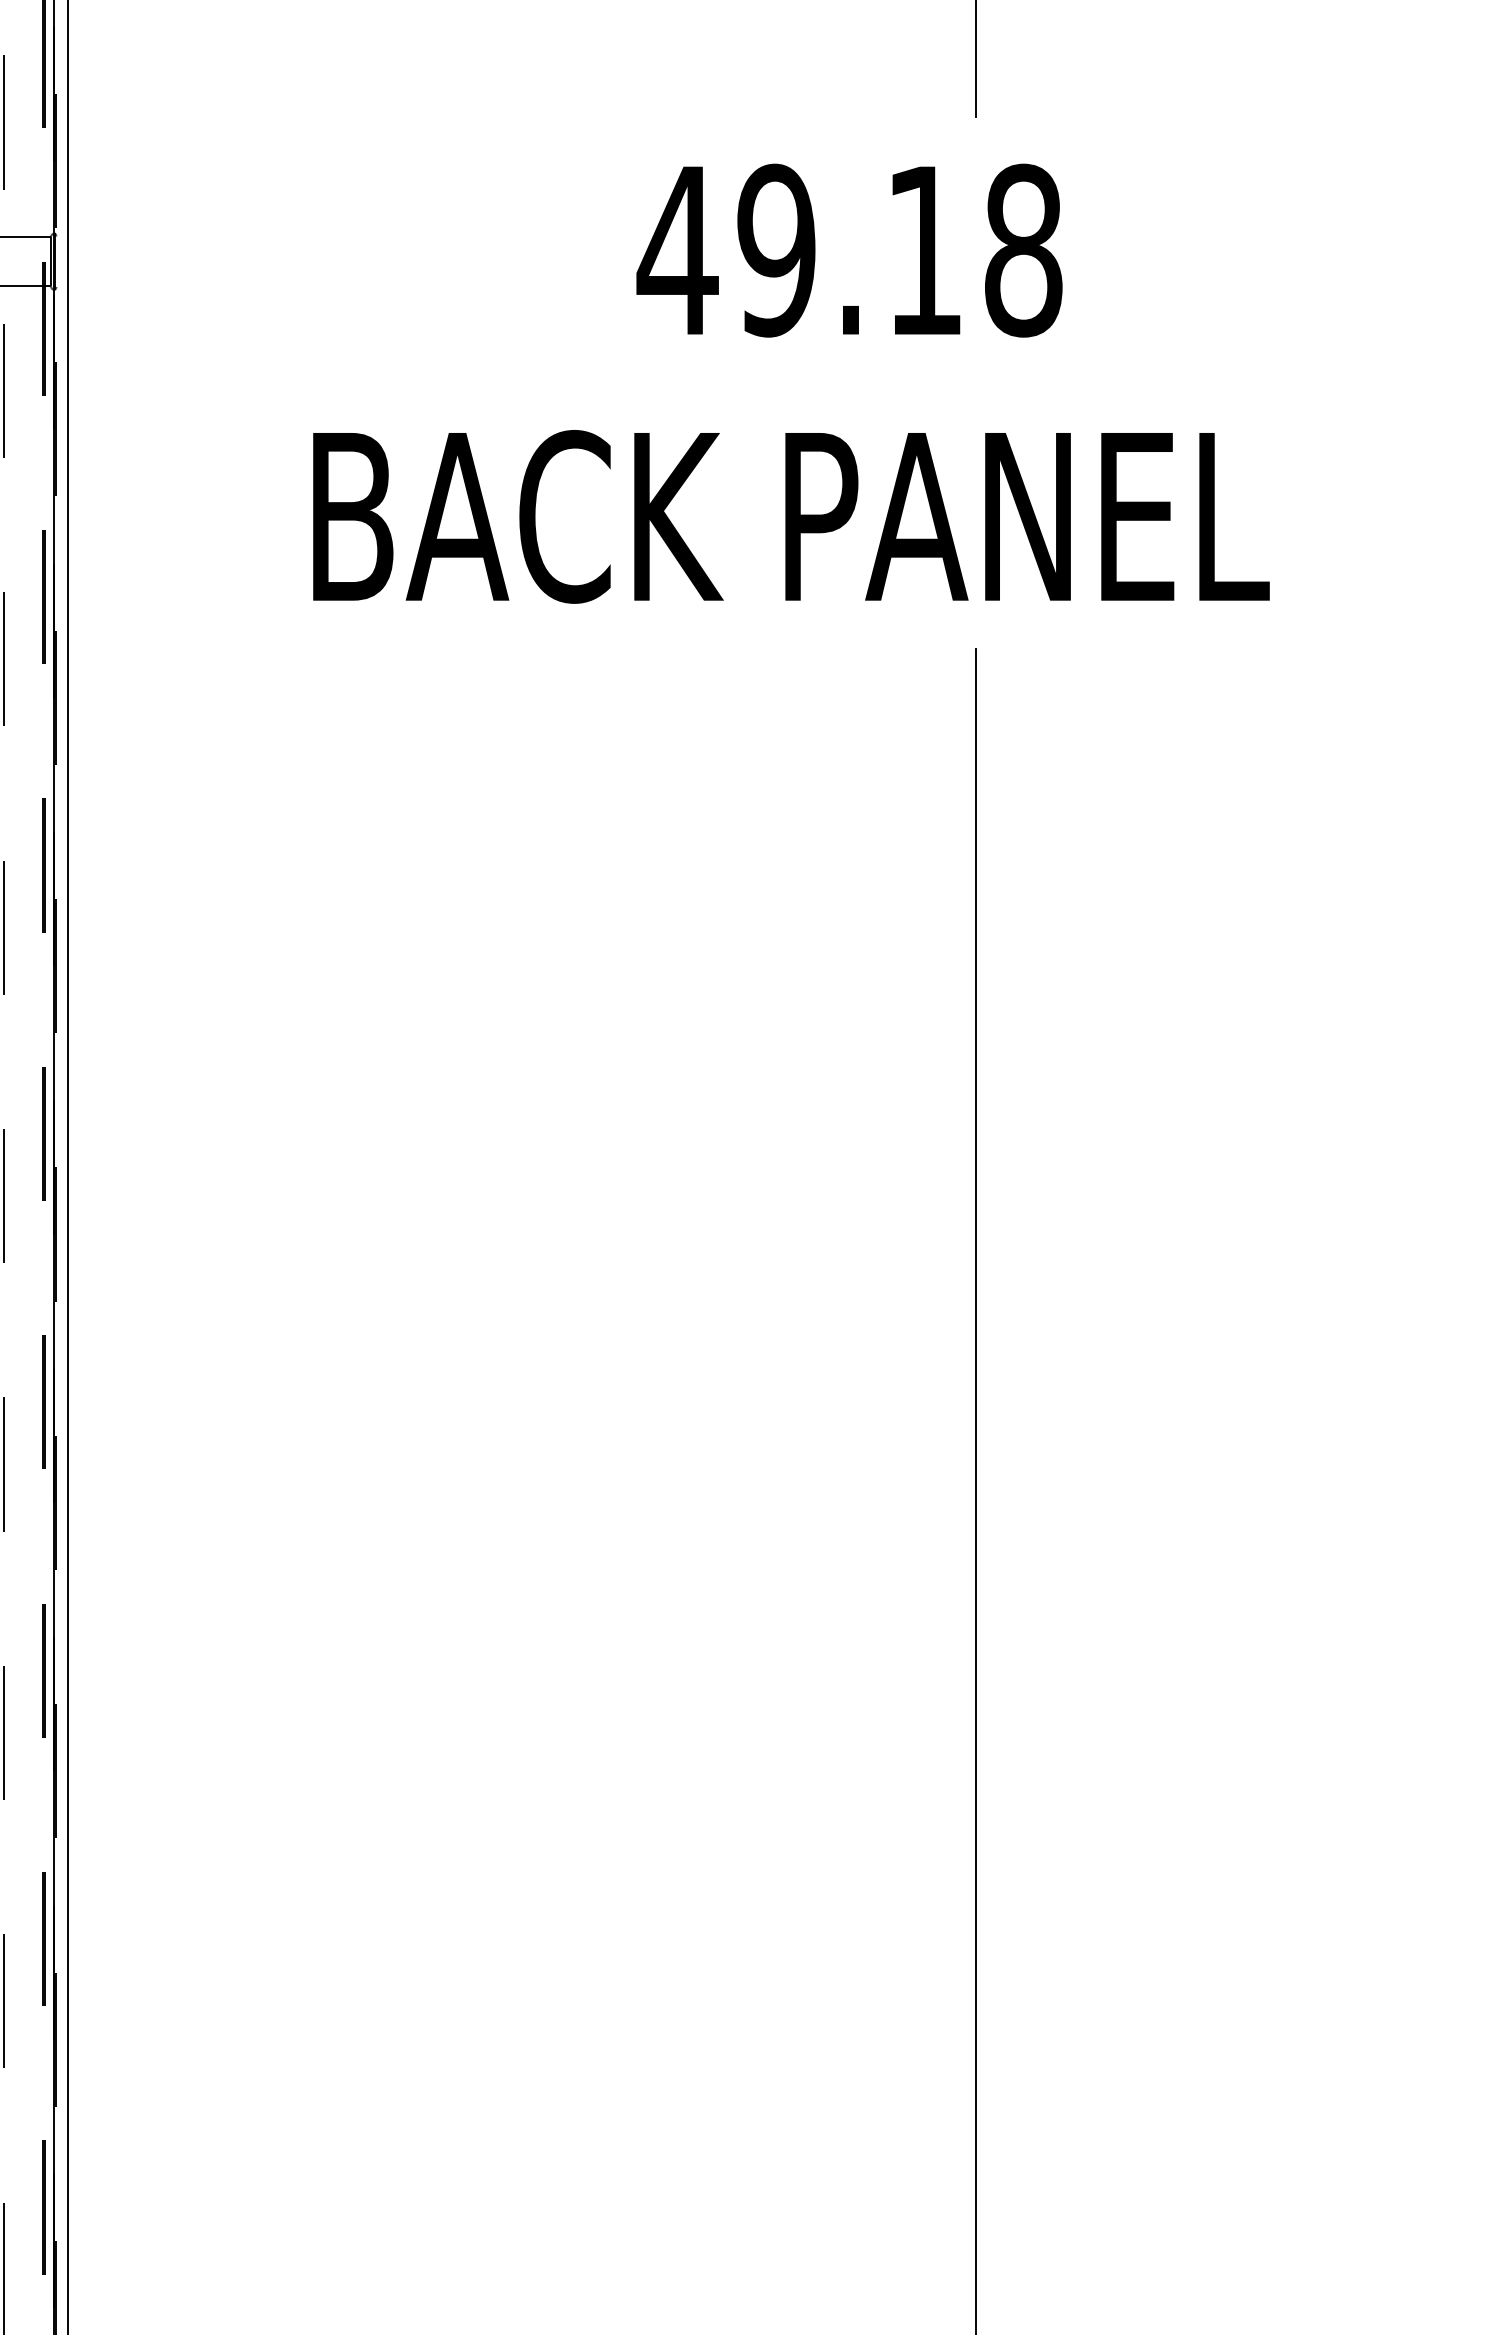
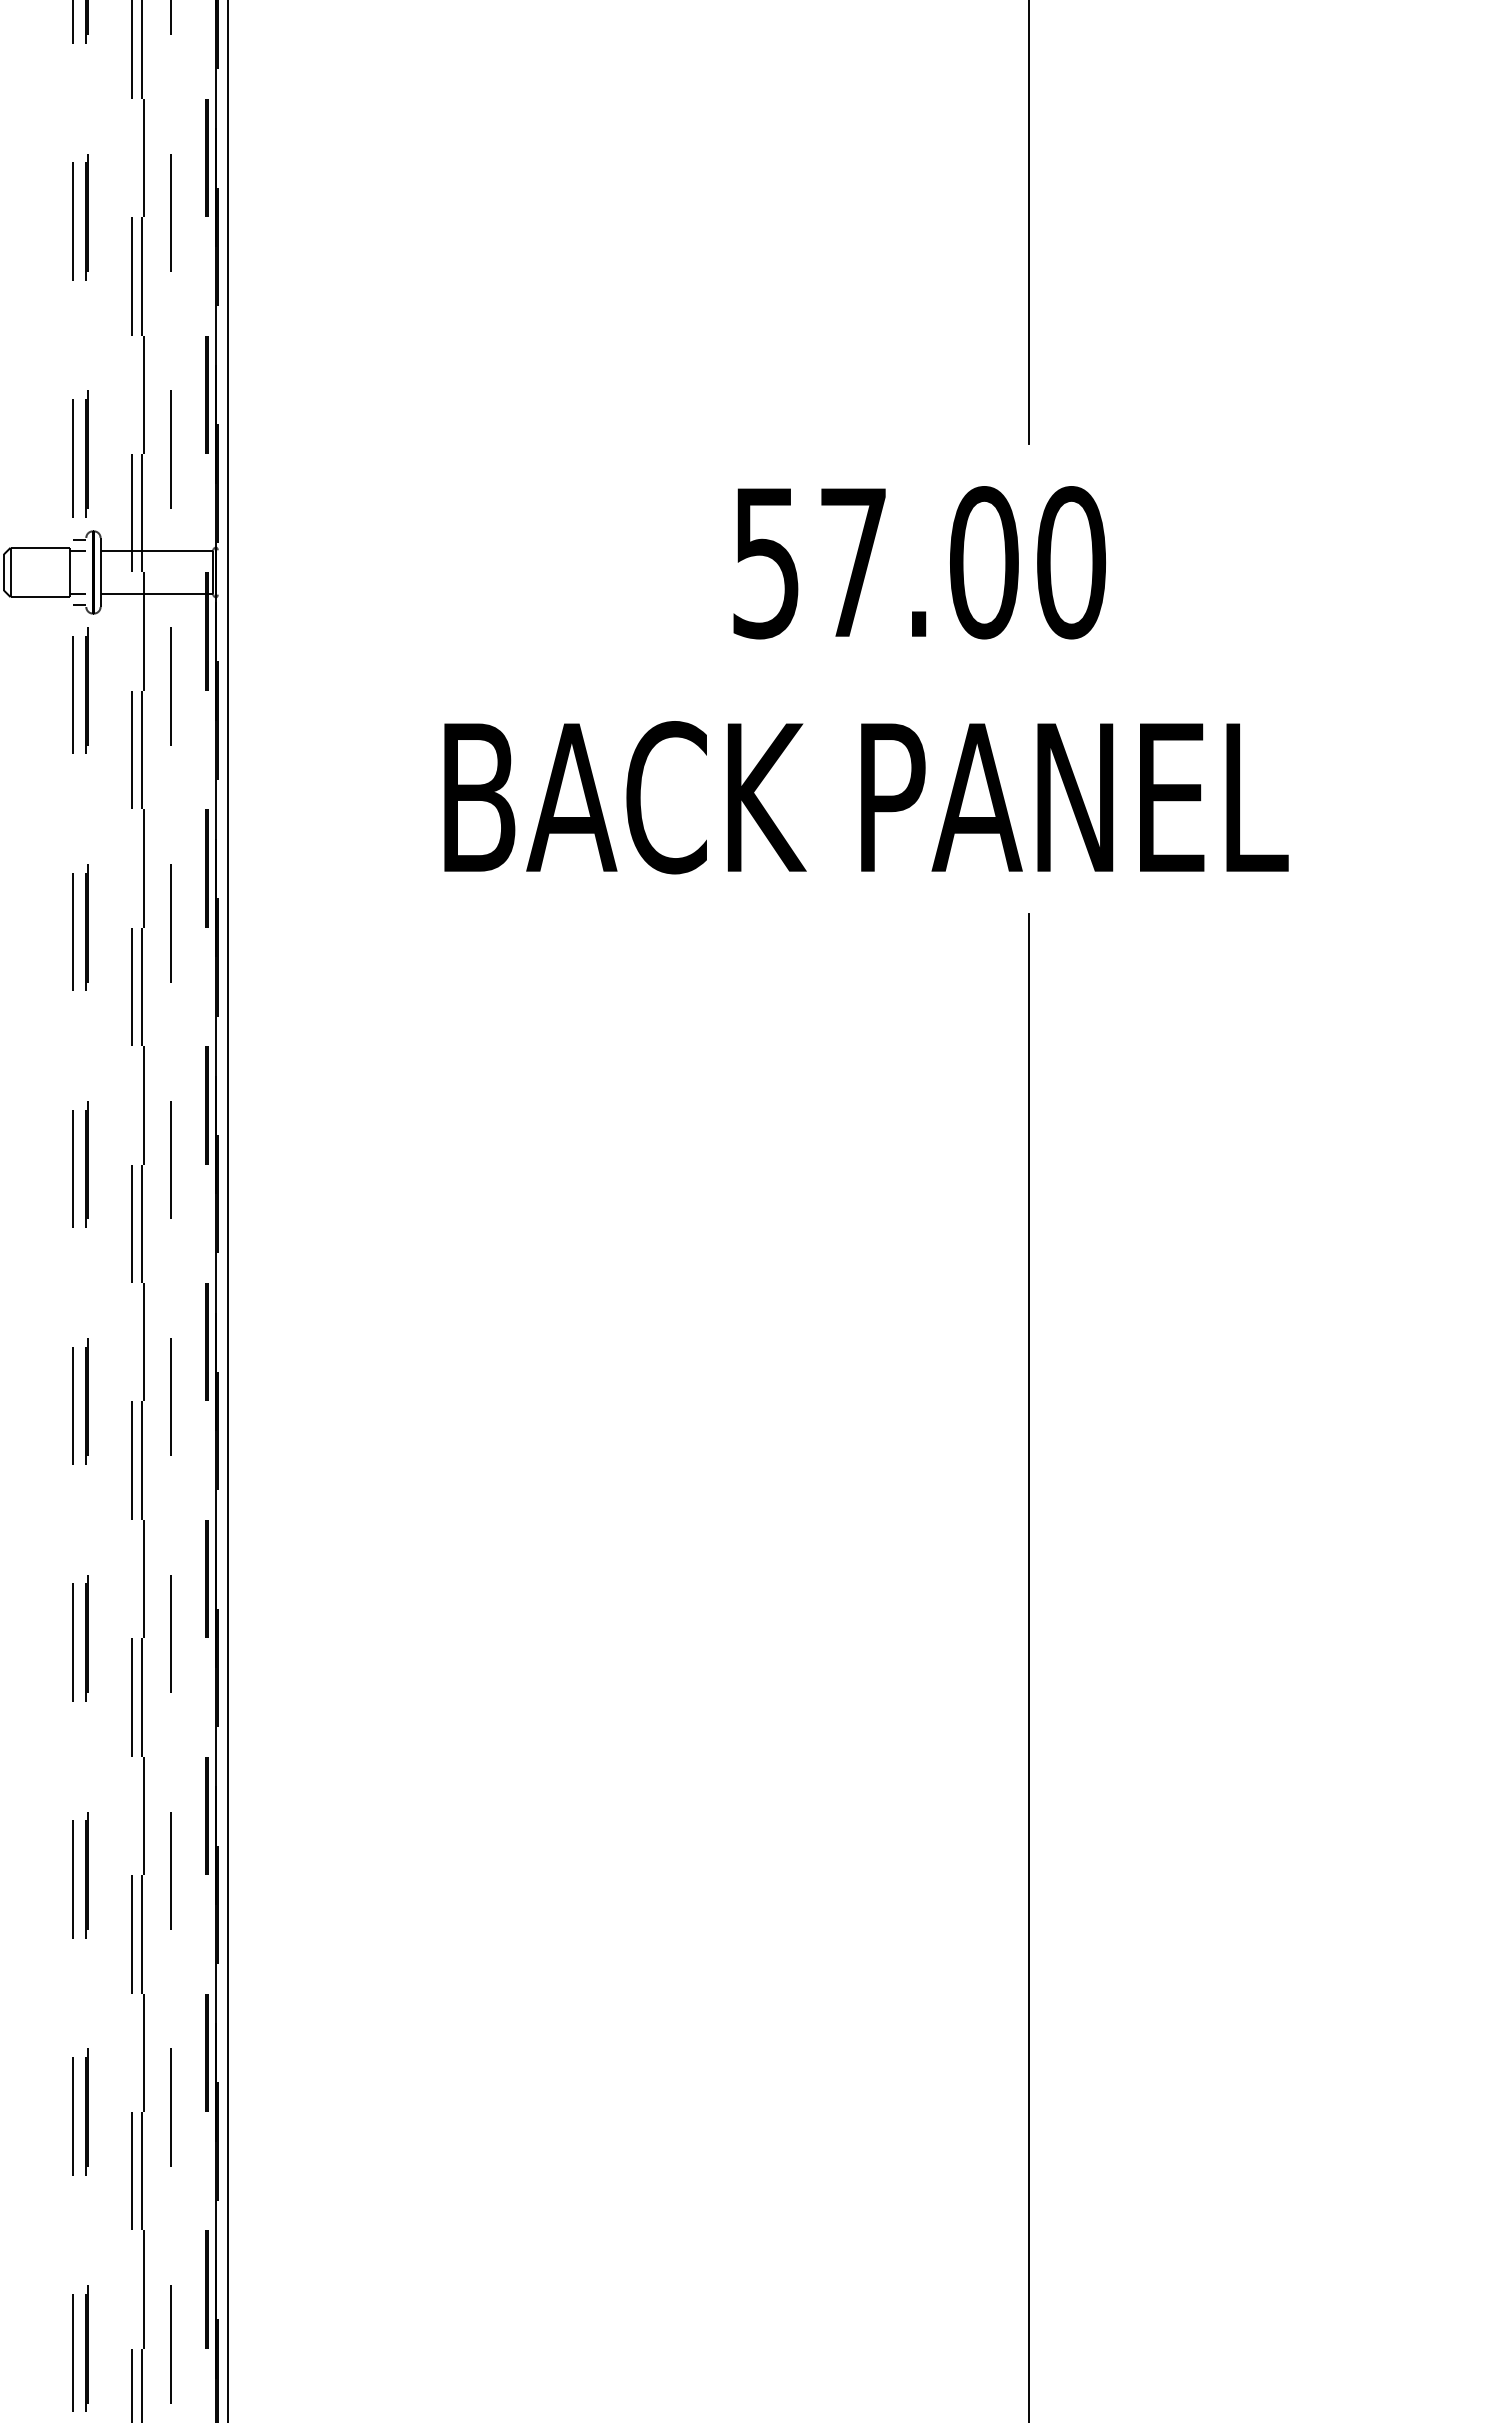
text: (849, 250) -> (917, 562), 49.18 -> 57.00

